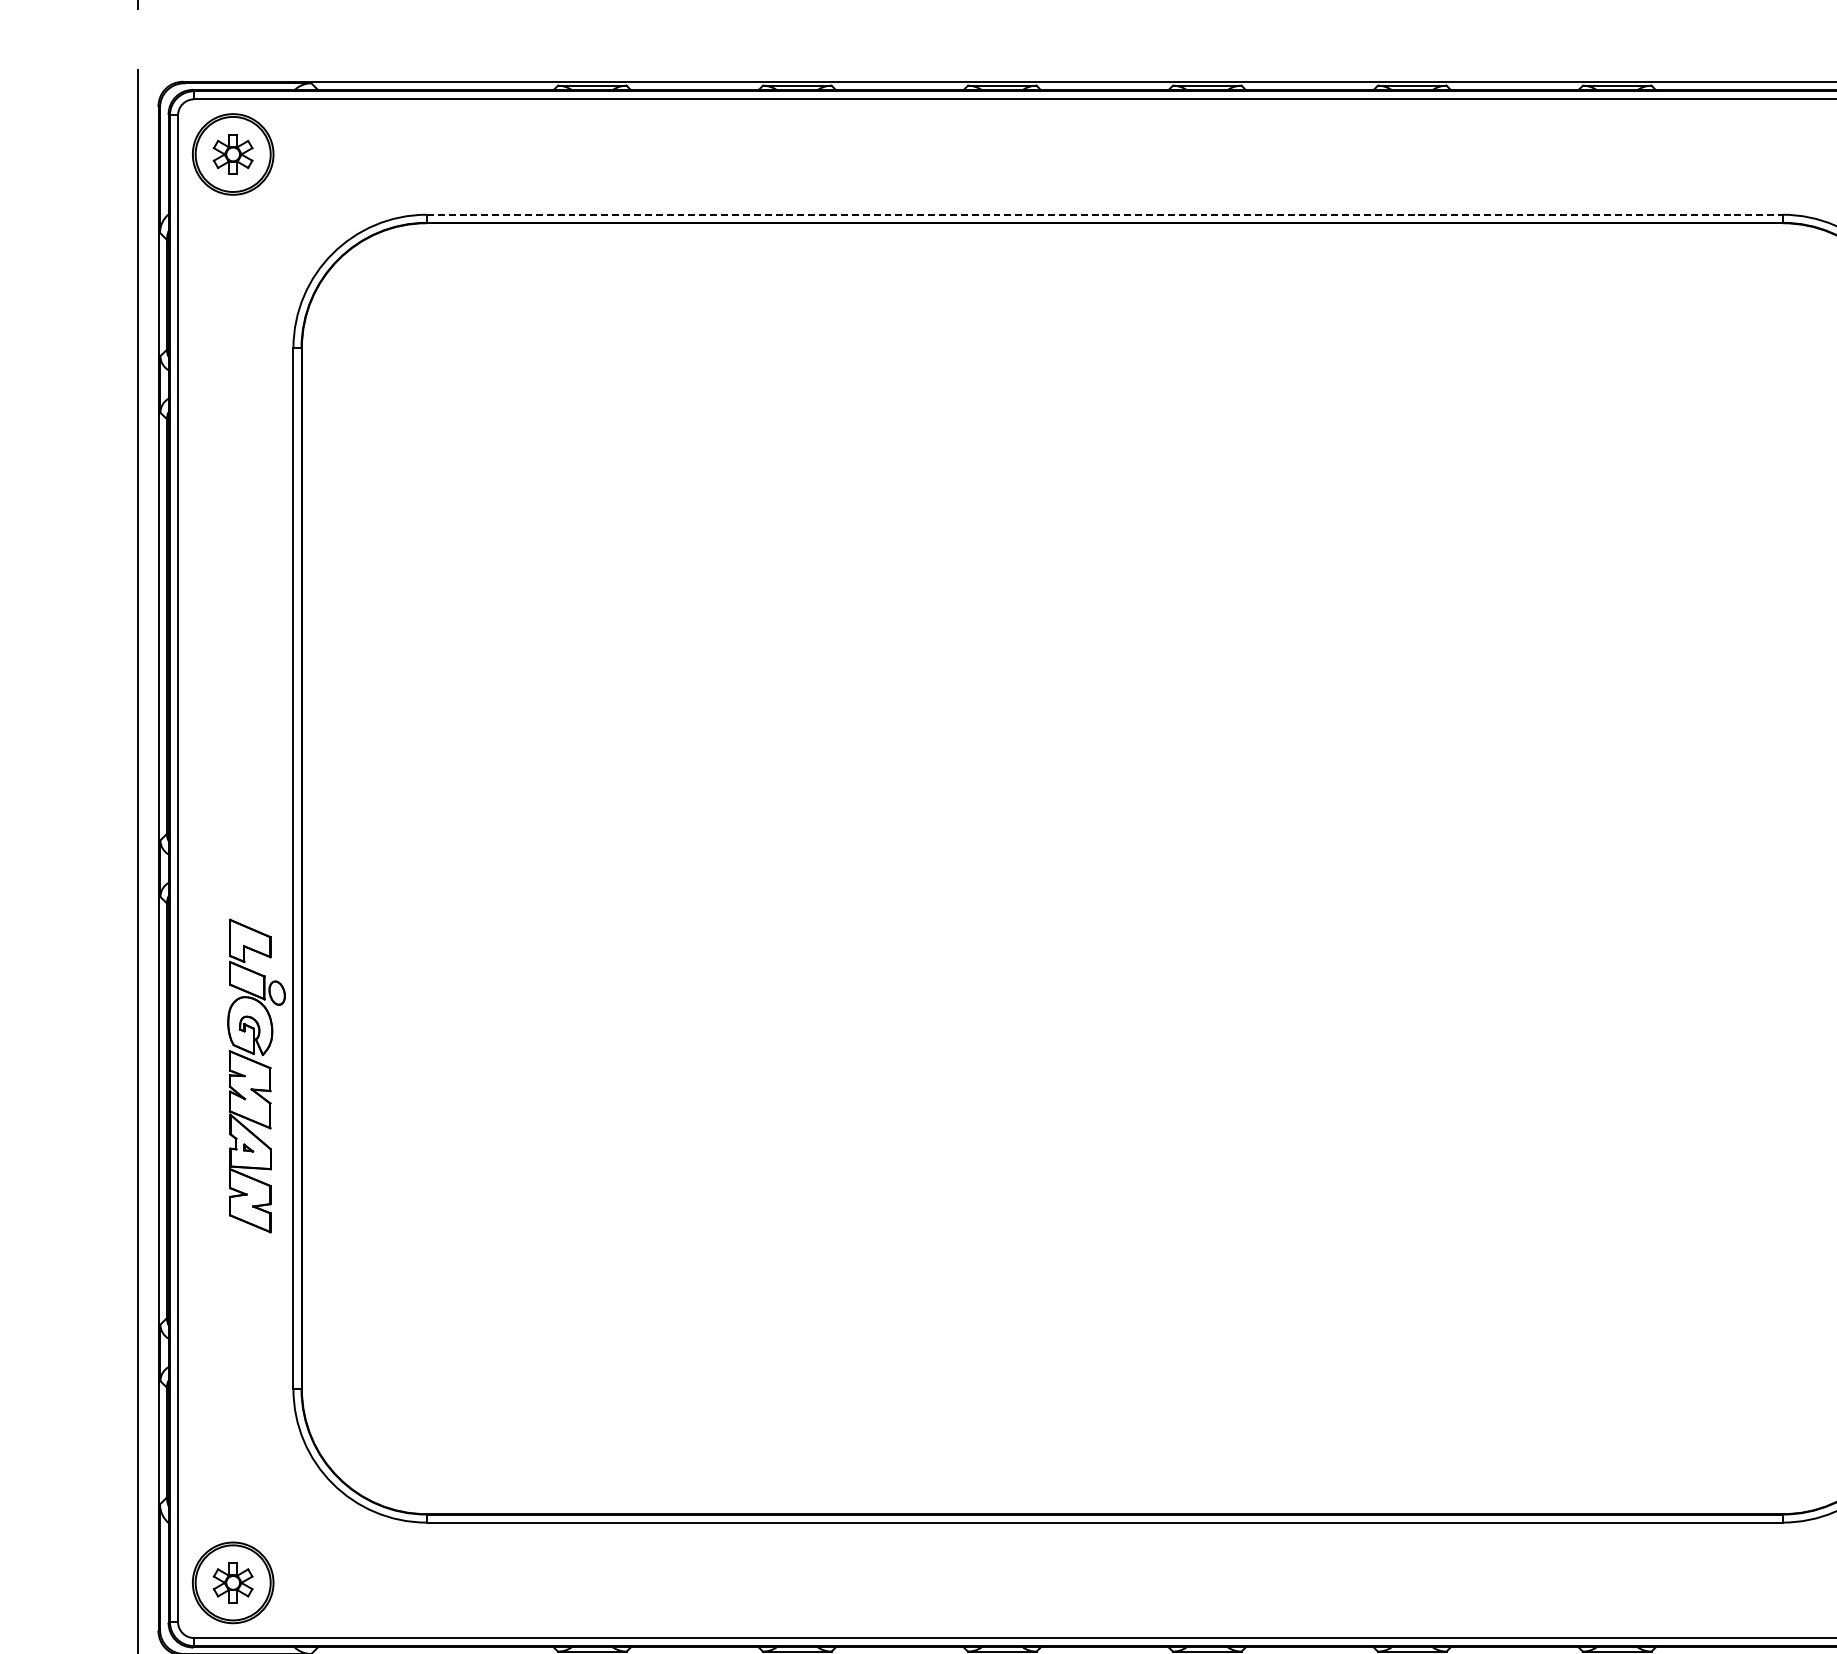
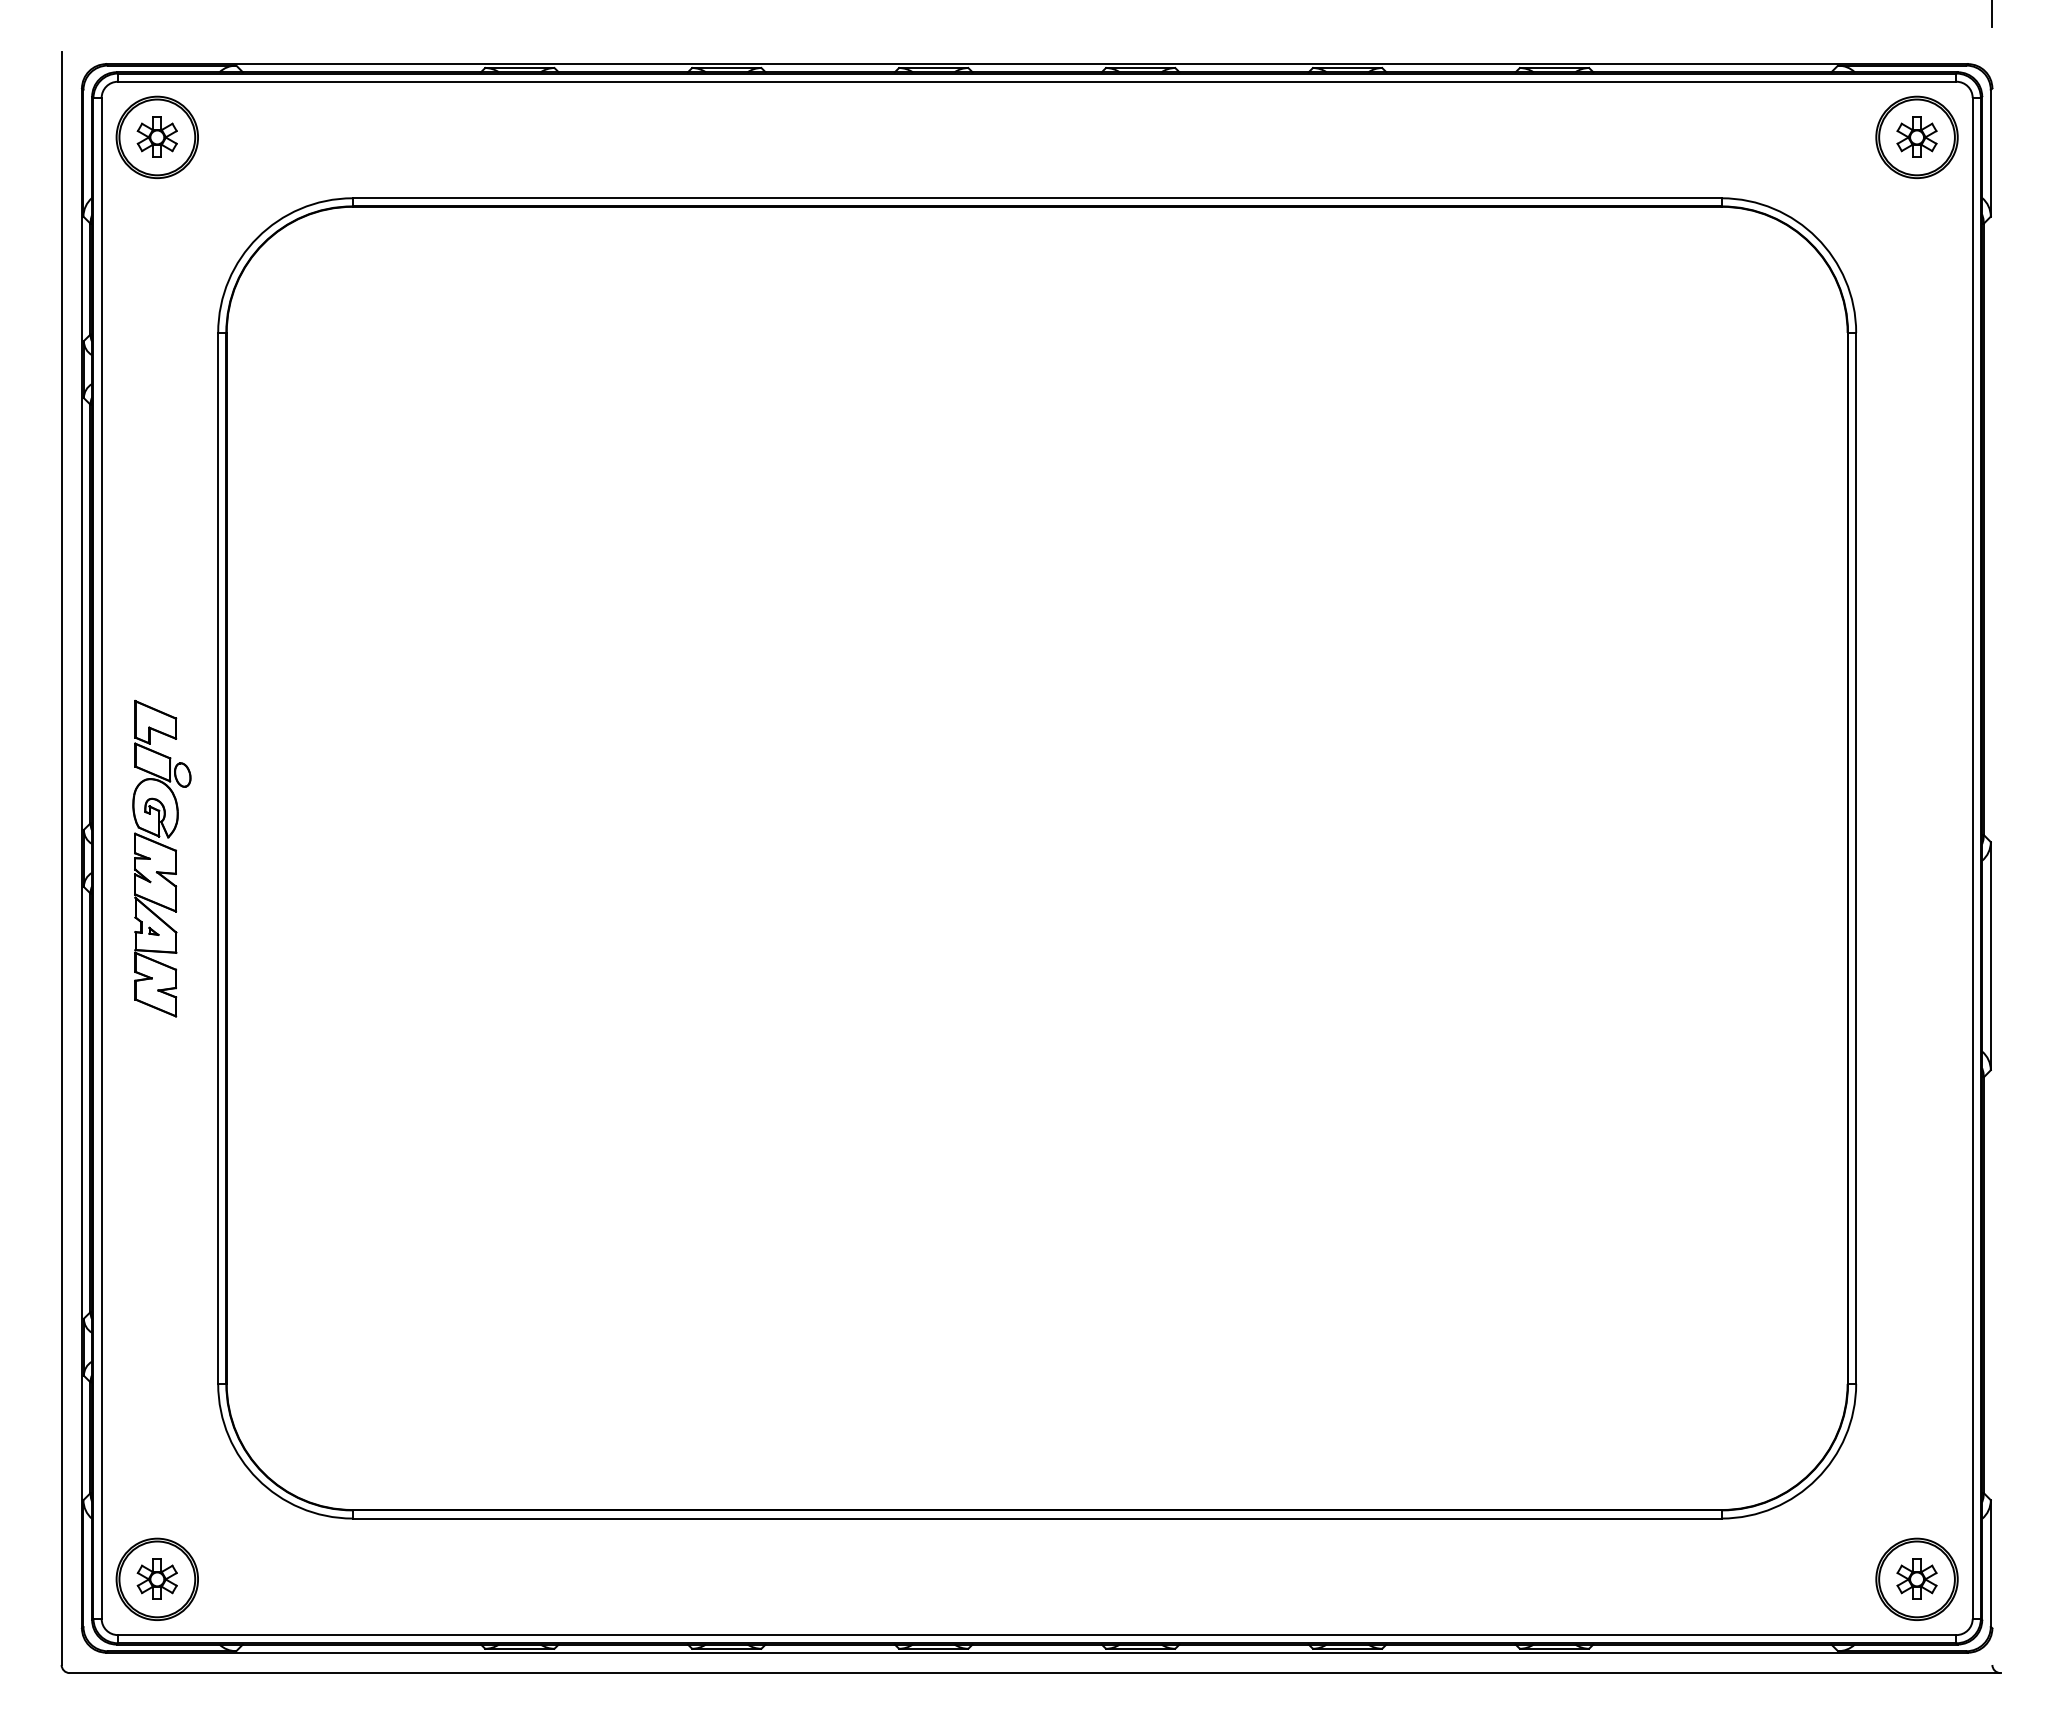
line: (1105, 214) -> (1037, 198), dashed -> solid
part: (256, 1075) -> (161, 858), moved

